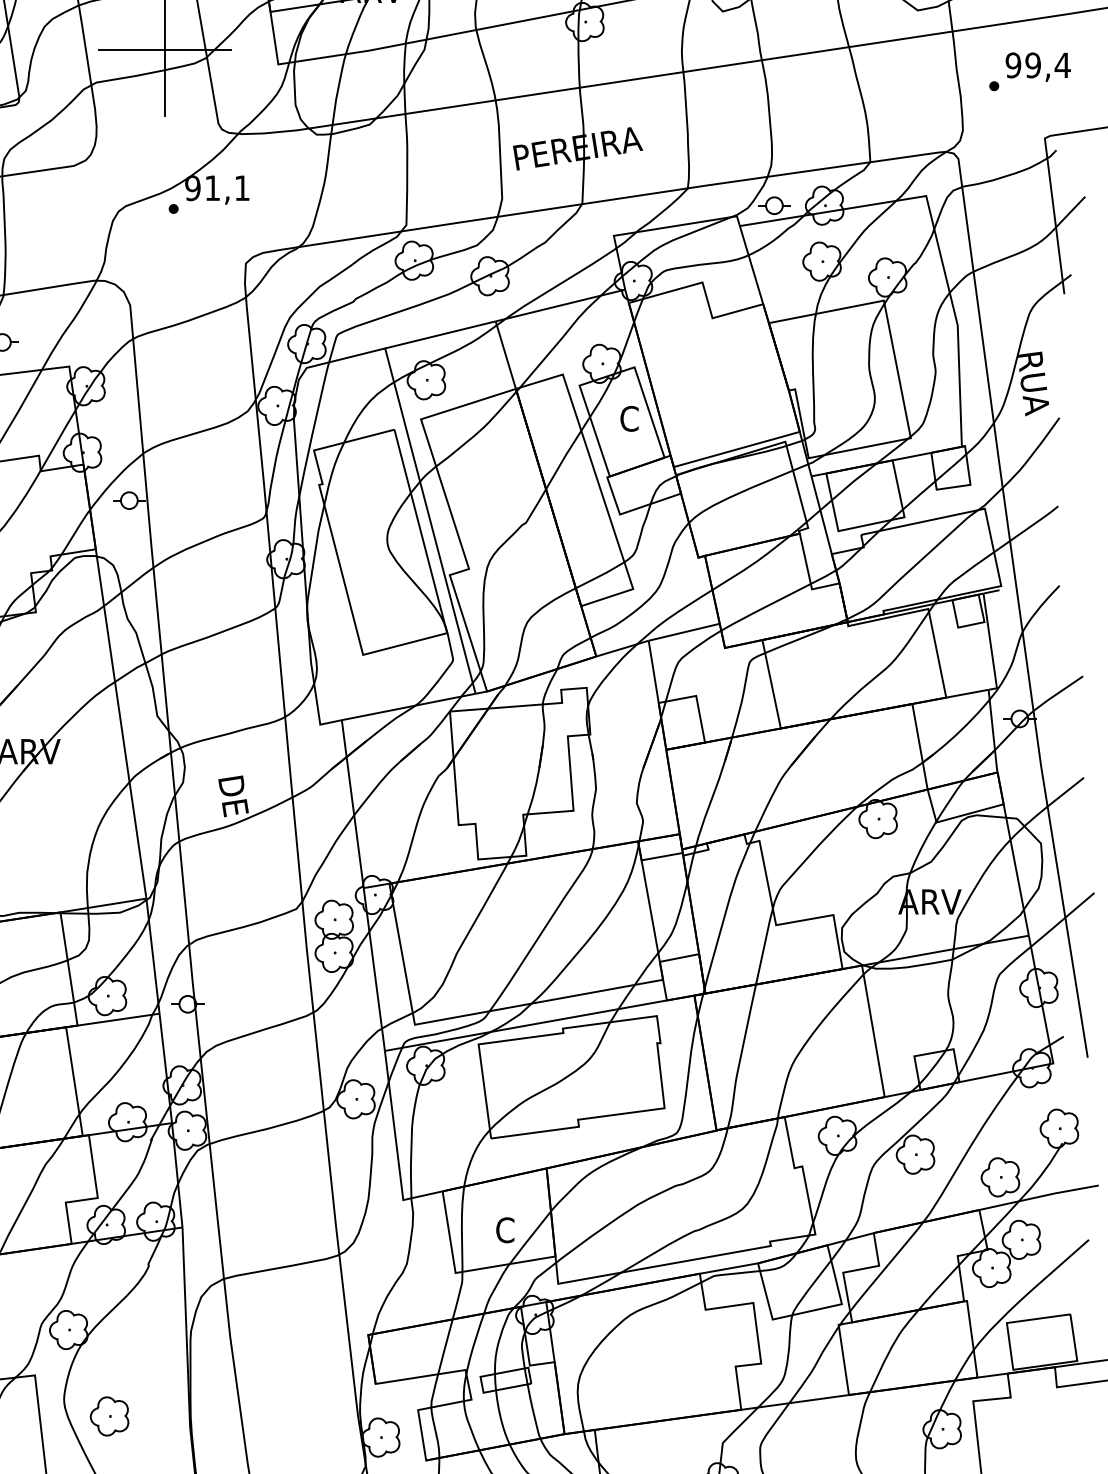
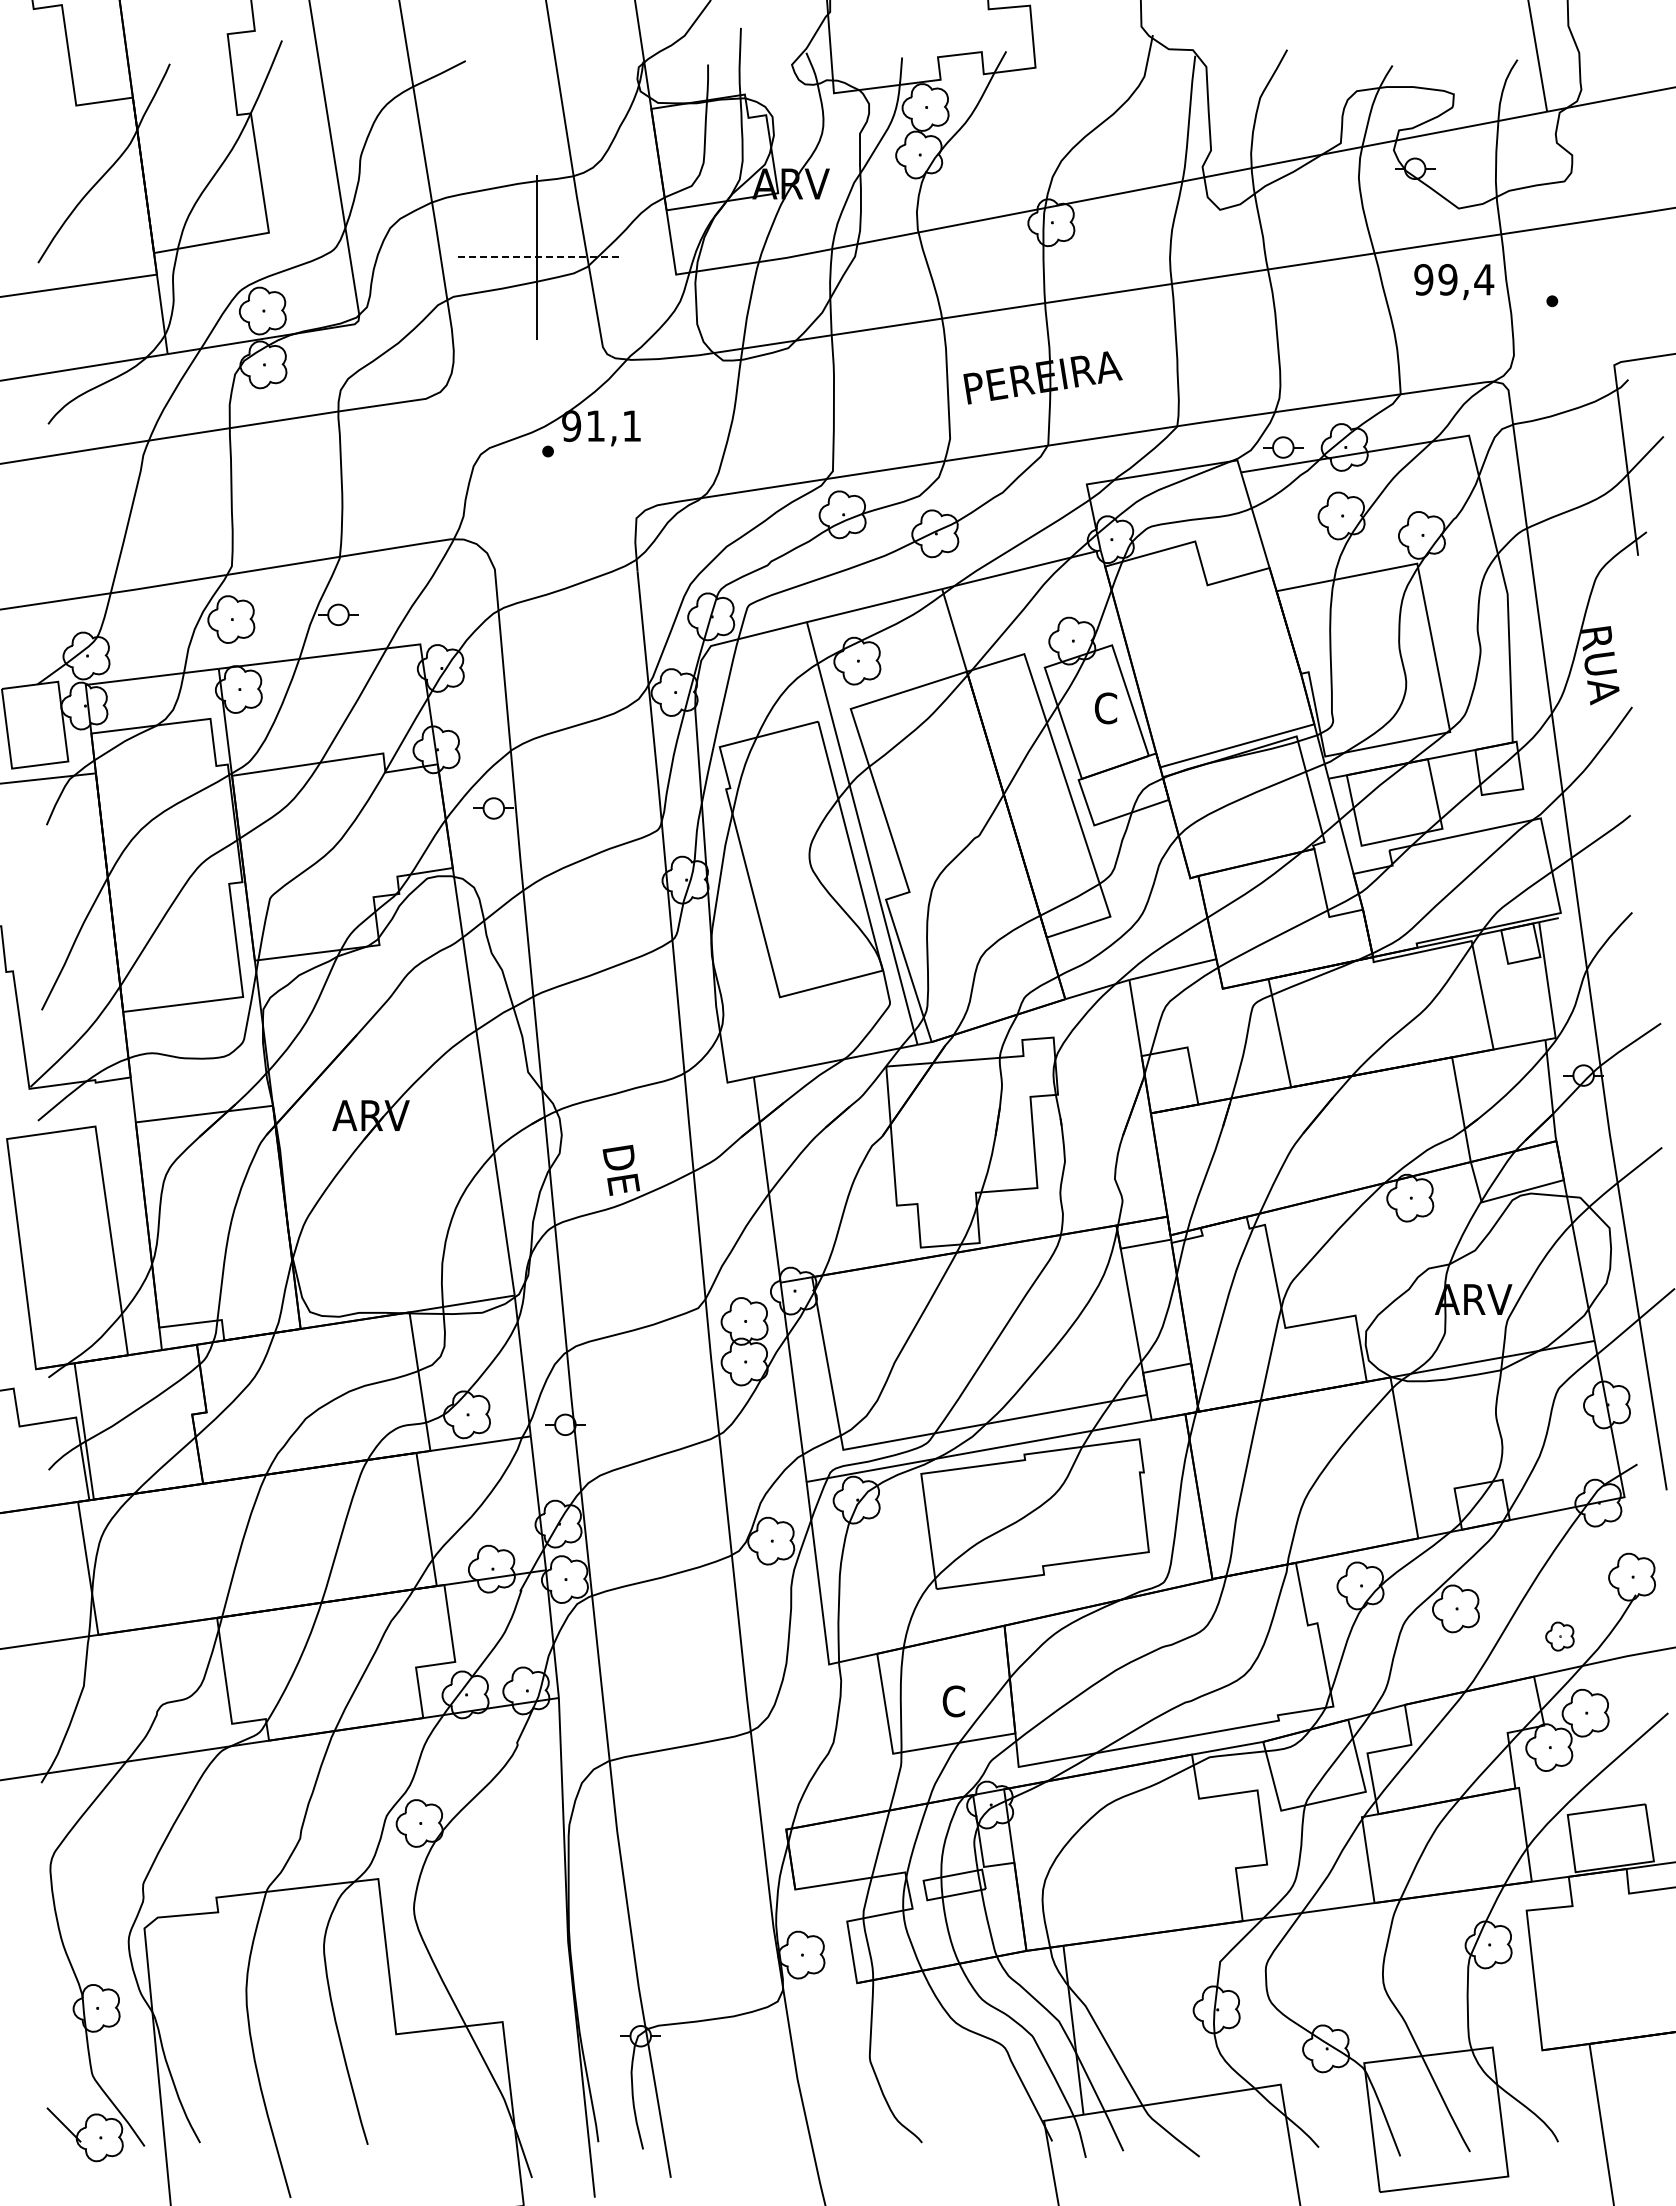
line: (164, 50) -> (536, 257), solid -> dashed
text: (1038, 67) -> (1454, 282), moved
part: (1000, 1177) -> (1559, 1636), size x0.6
part: (109, 1416) -> (469, 1929), removed

